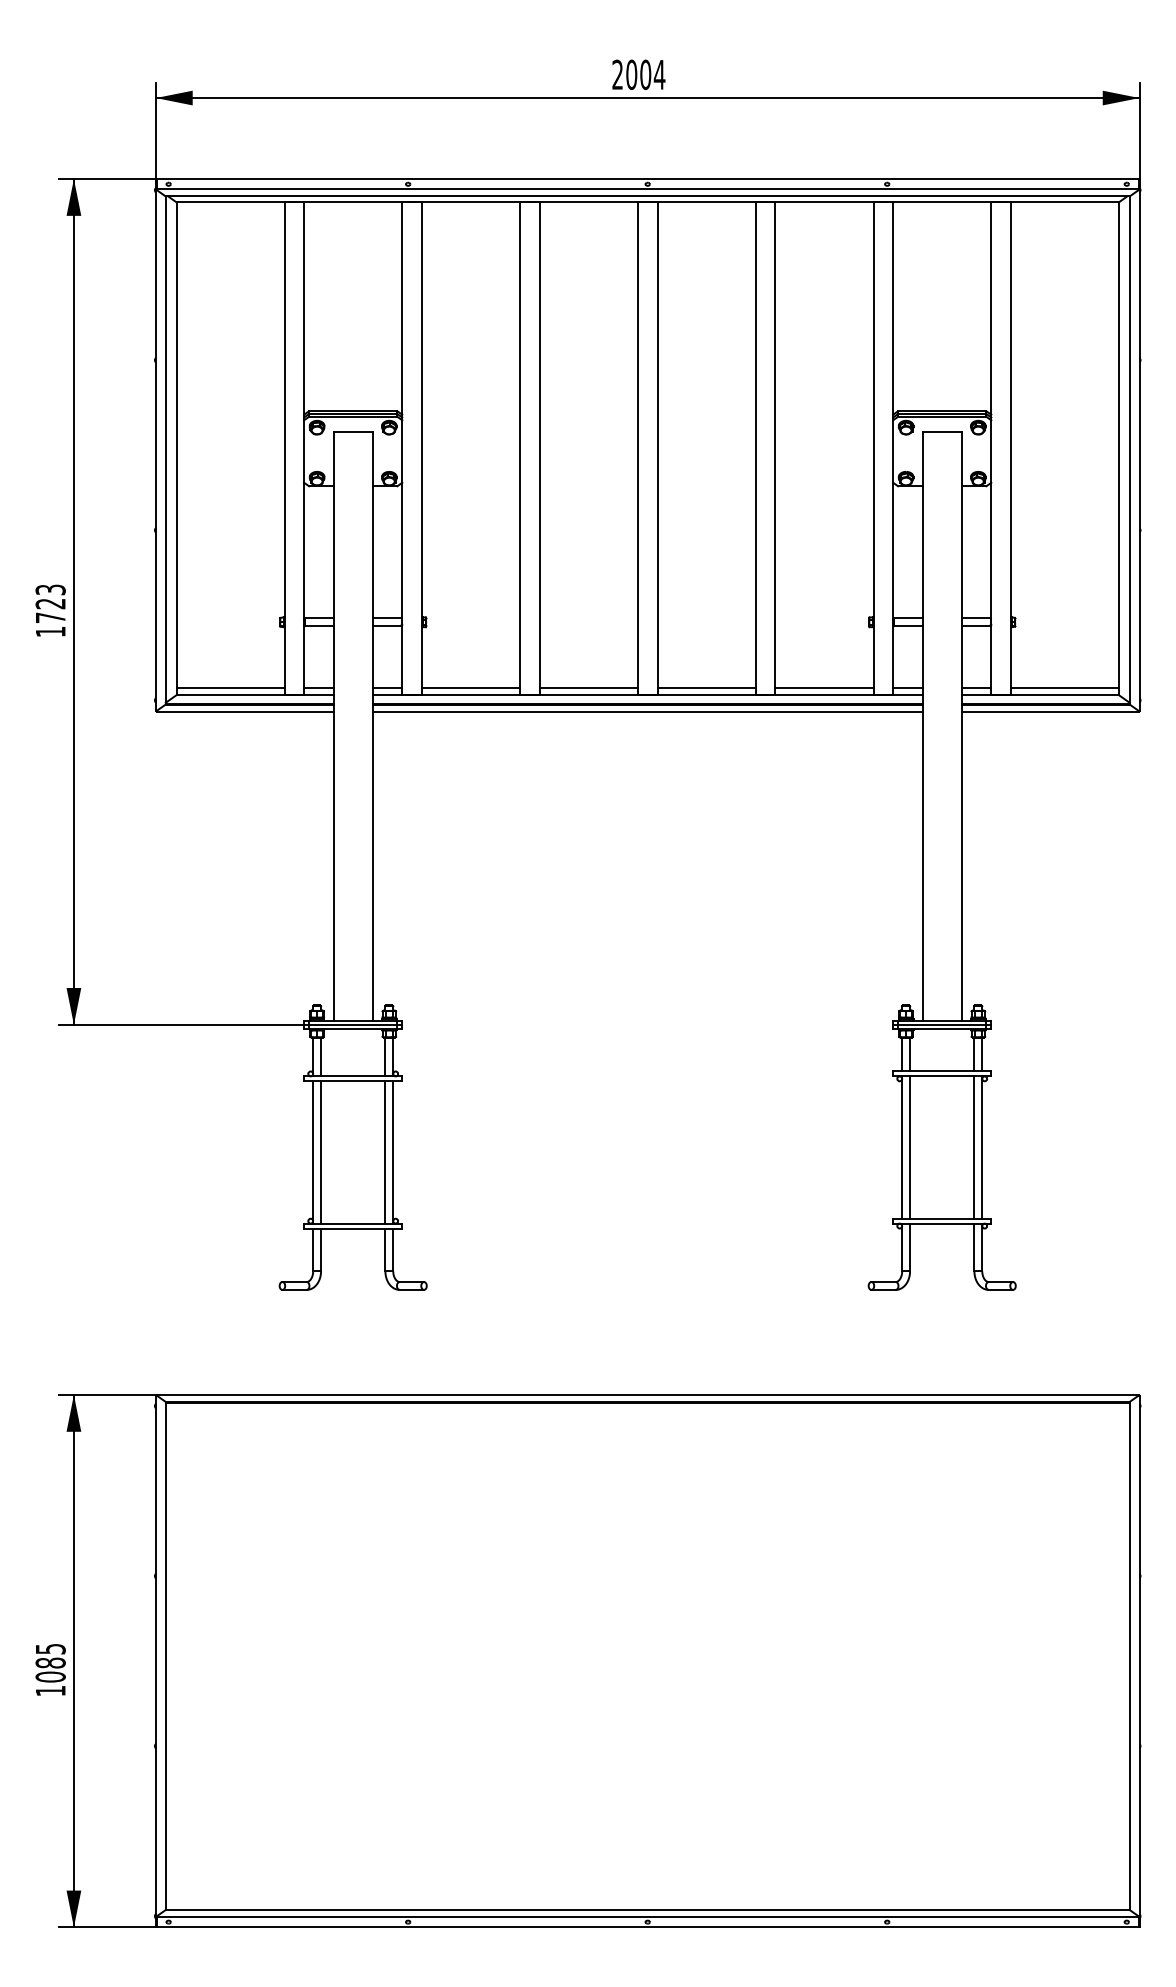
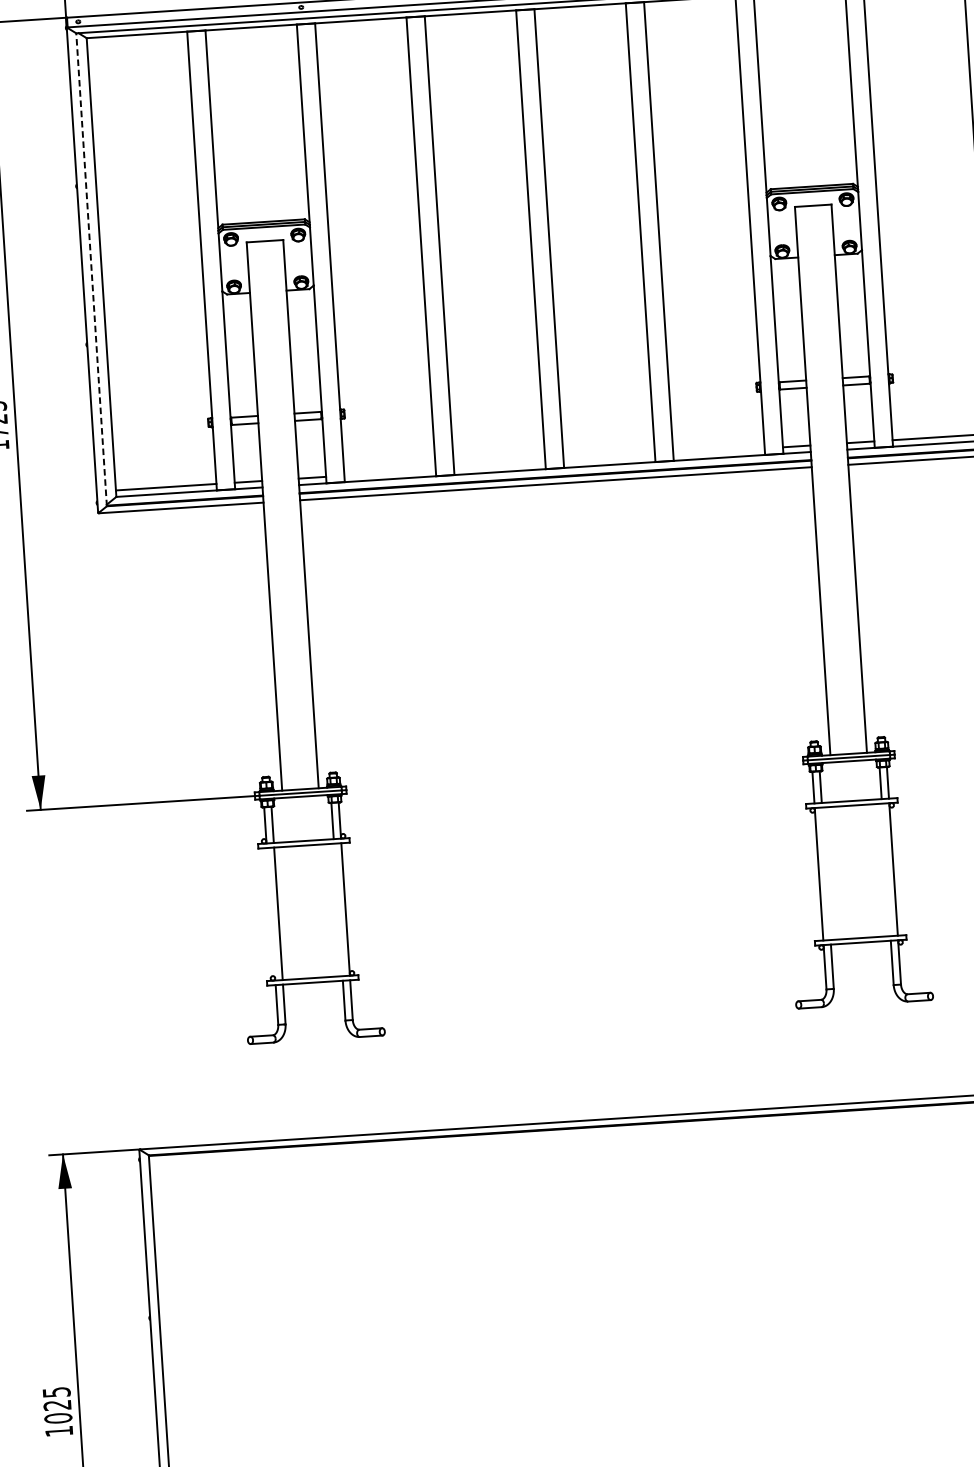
line: (165, 450) -> (91, 269), solid -> dashed
line: (470, 688) -> (389, 472), removed
line: (588, 688) -> (499, 465), removed
line: (706, 688) -> (609, 458), removed
line: (824, 688) -> (719, 451), removed
line: (910, 1147) -> (826, 873), removed
line: (974, 1147) -> (886, 869), removed
line: (313, 1152) -> (271, 914), removed
line: (385, 1152) -> (338, 909), removed
text: (50, 1662) -> (57, 1404), 1085 -> 1025

